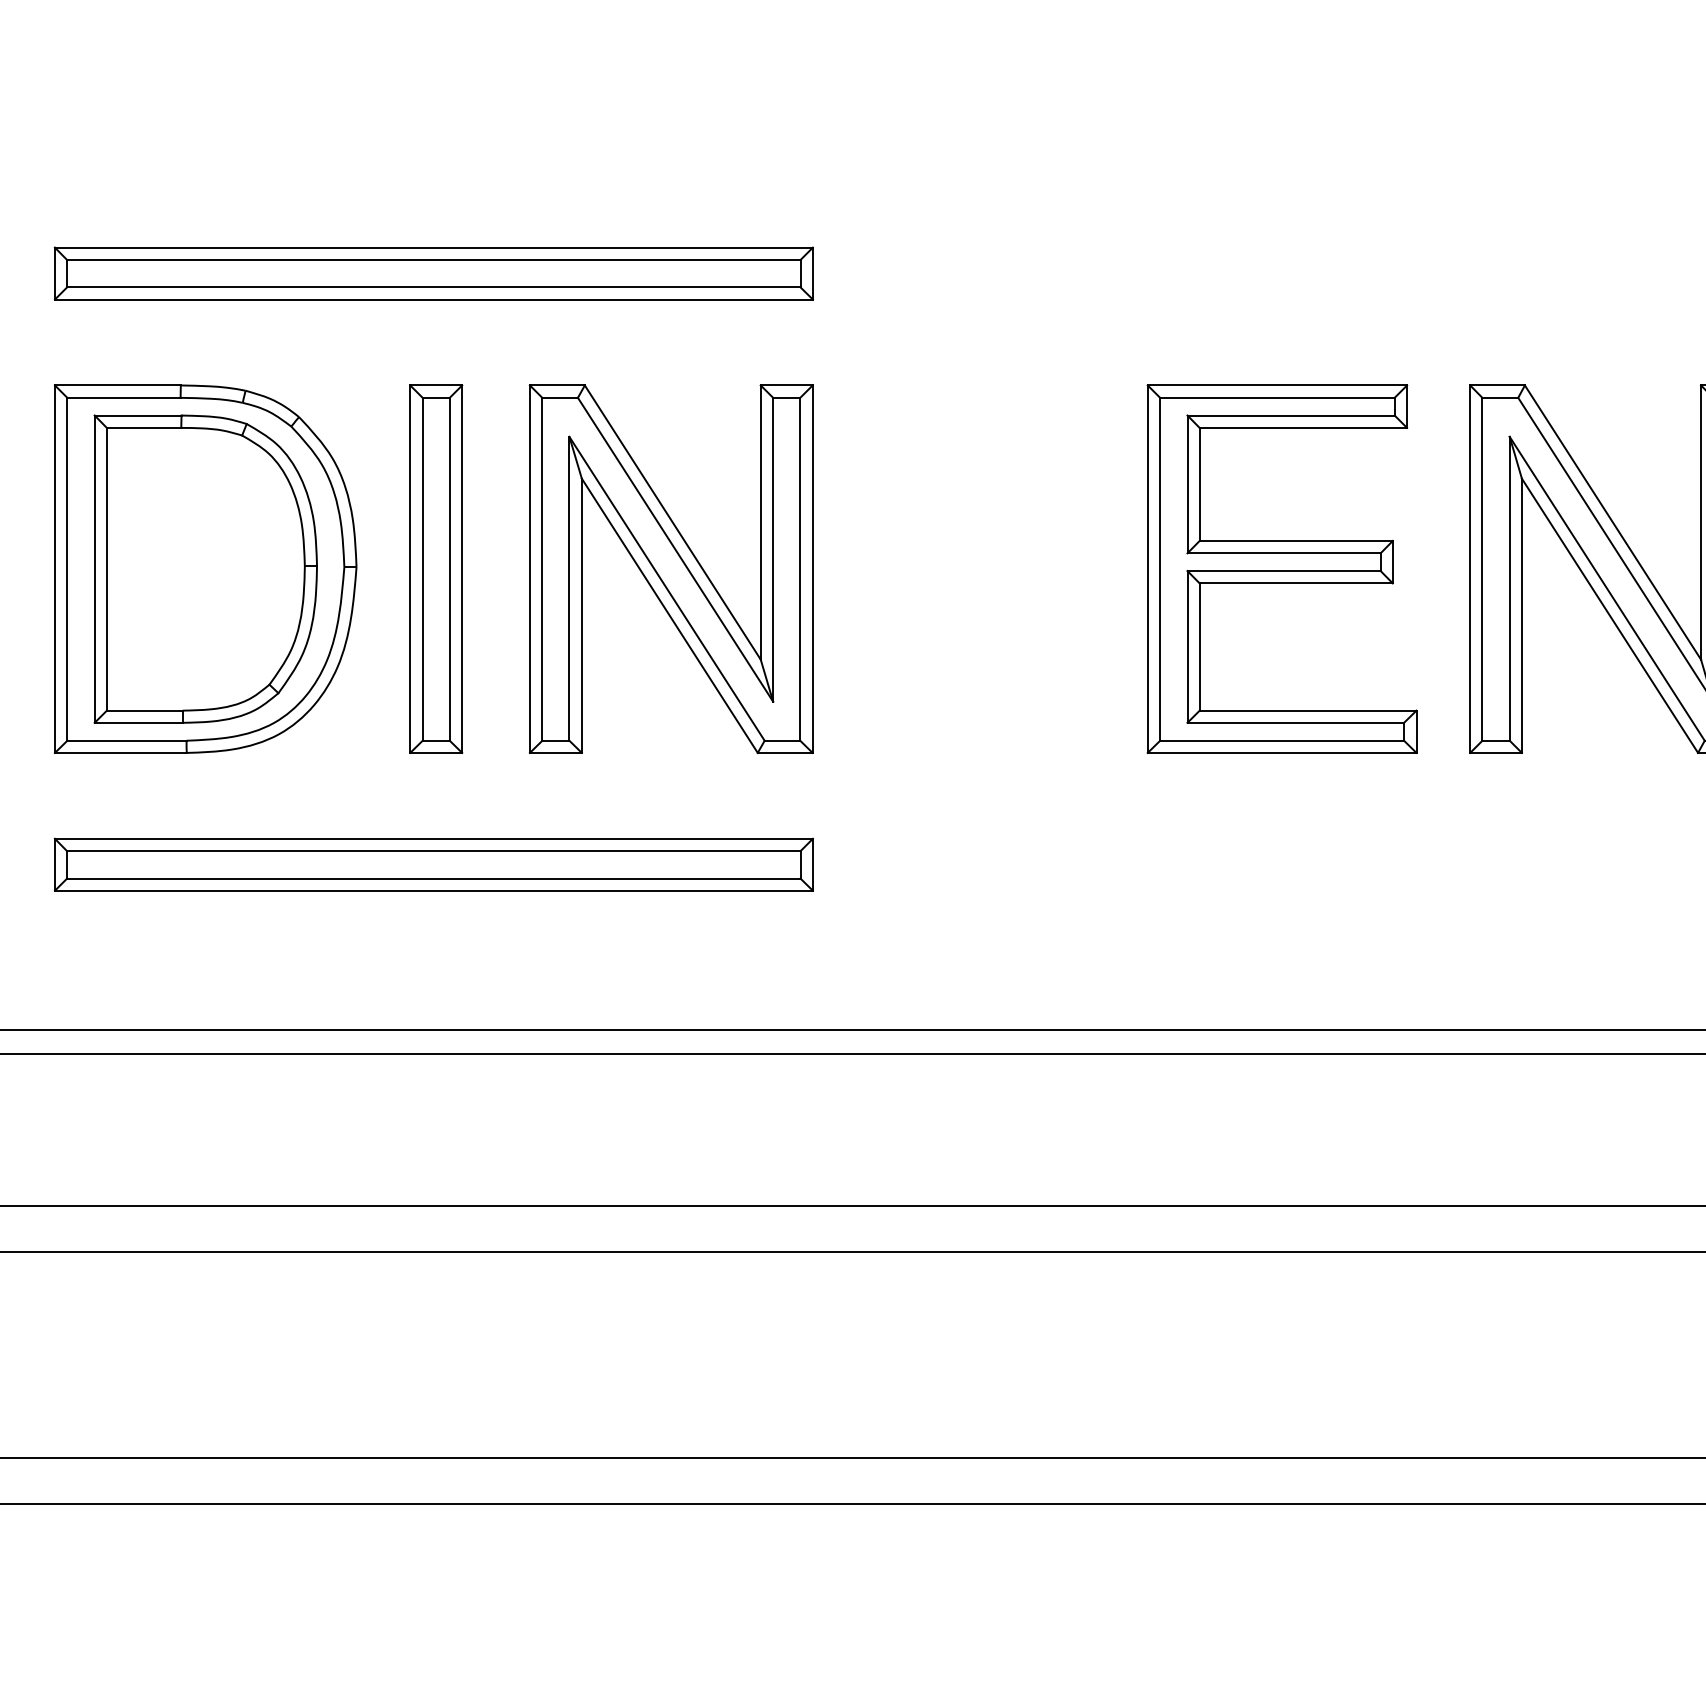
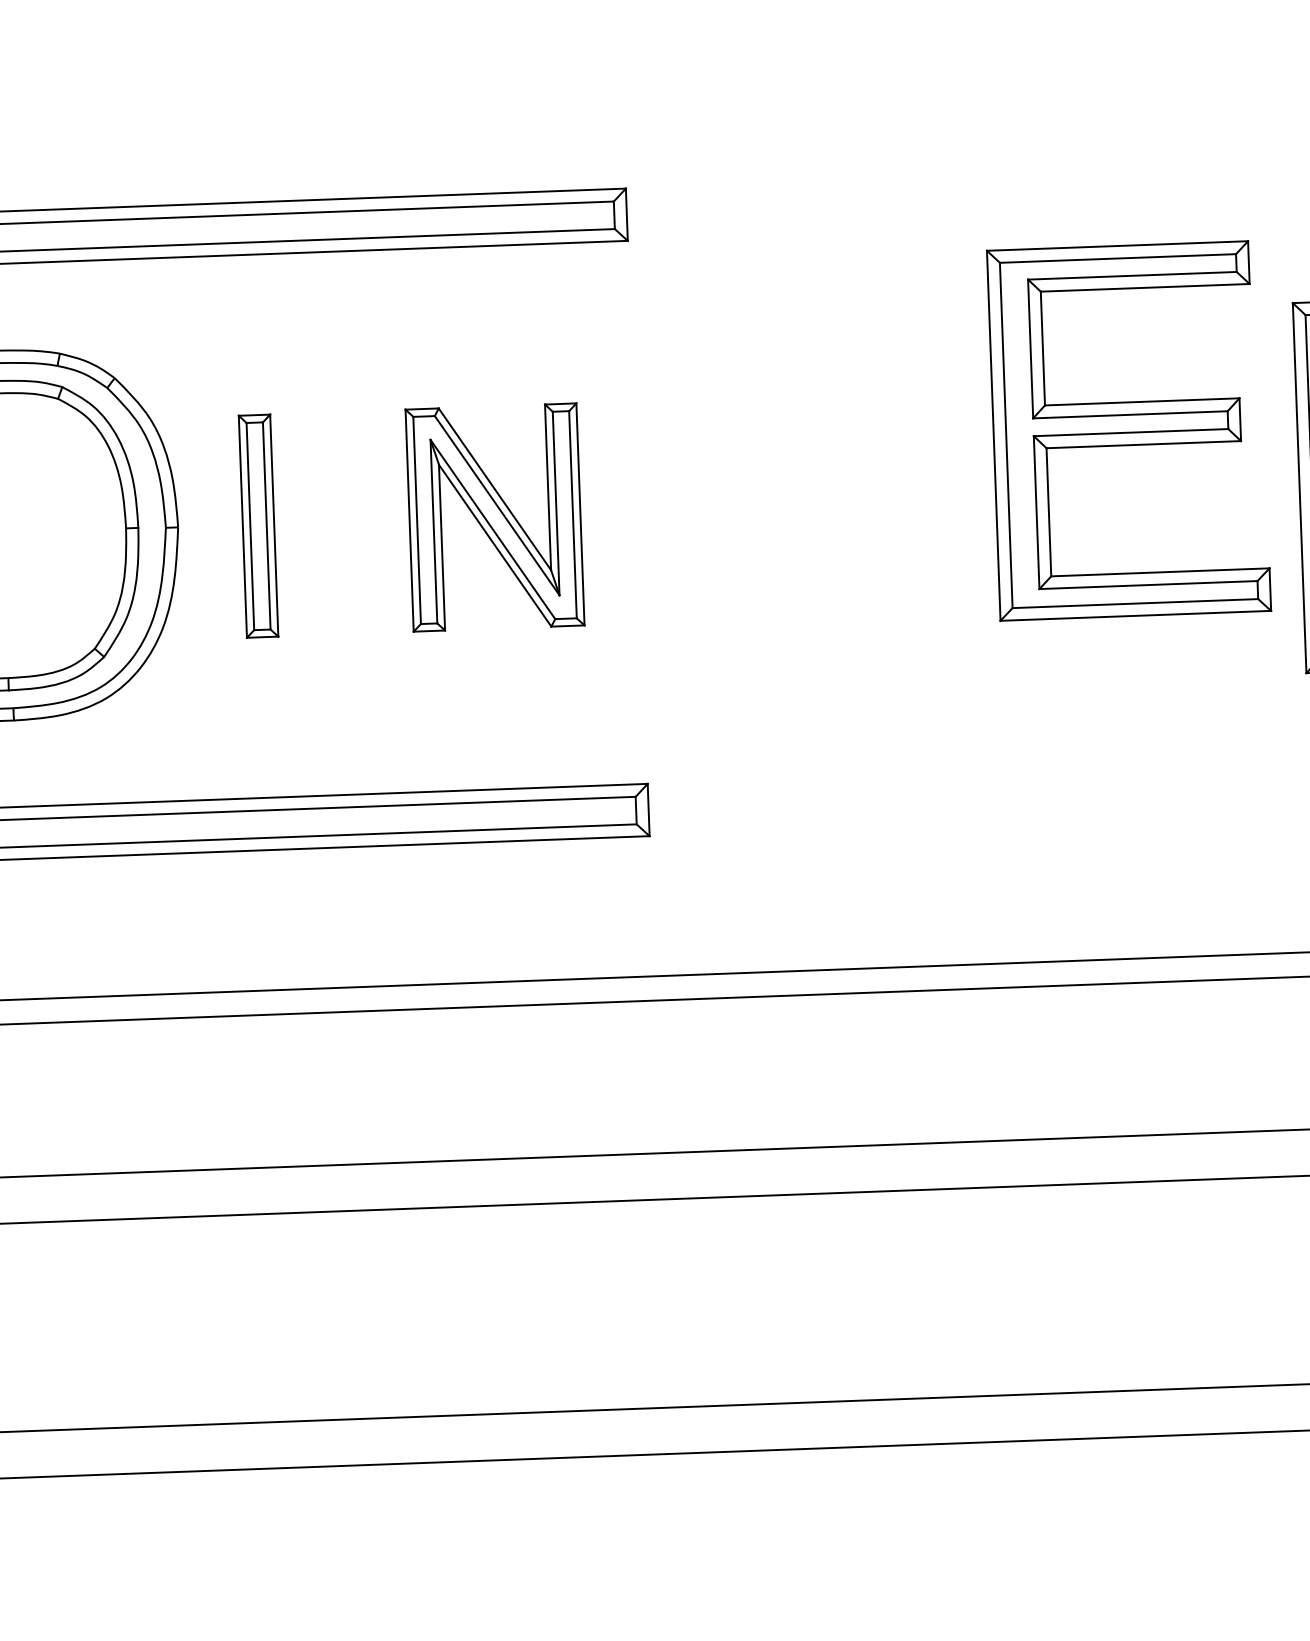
part: (436, 568) -> (258, 525), size x0.6
part: (670, 568) -> (494, 516), size x0.6
part: (1281, 568) -> (1128, 430), moved

